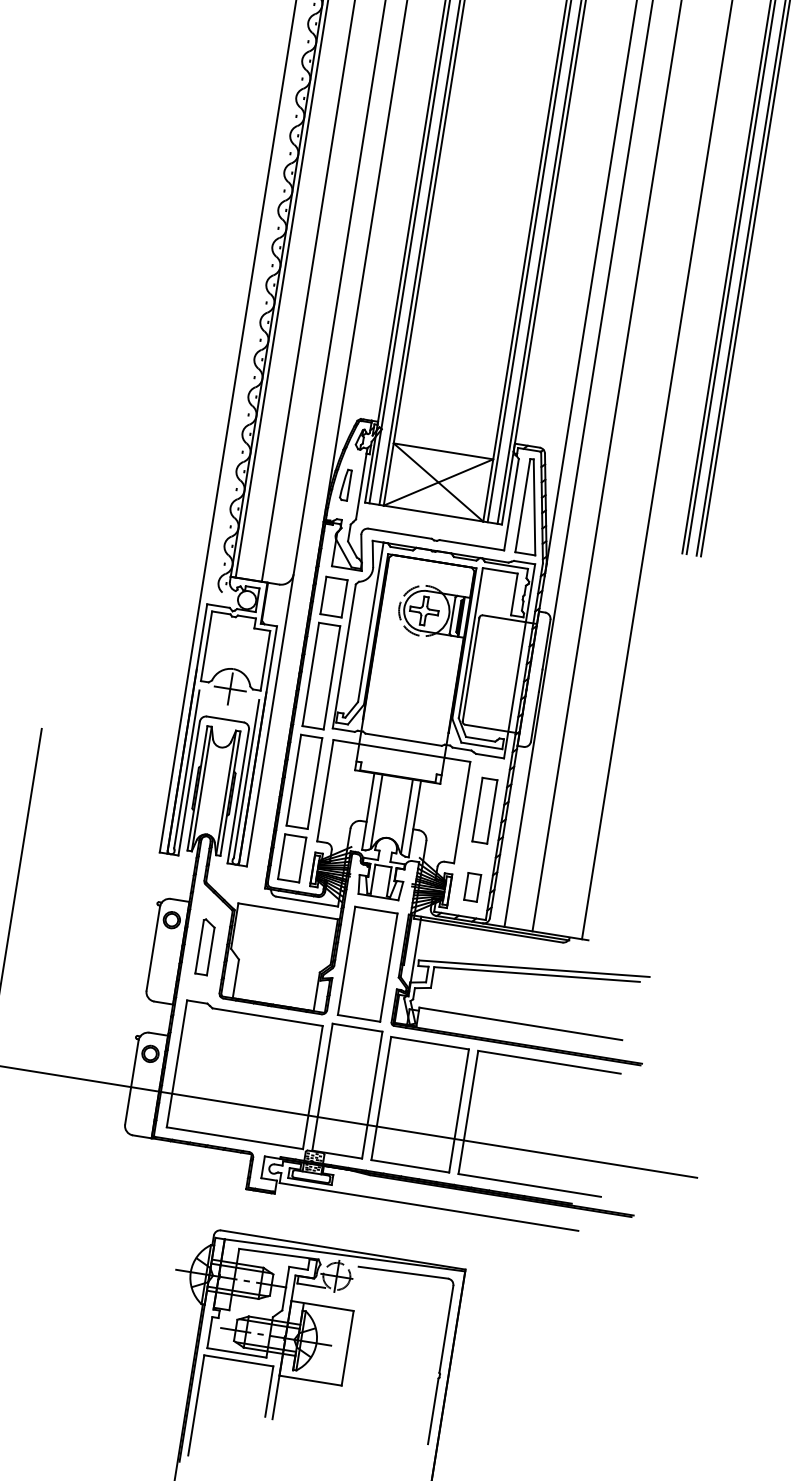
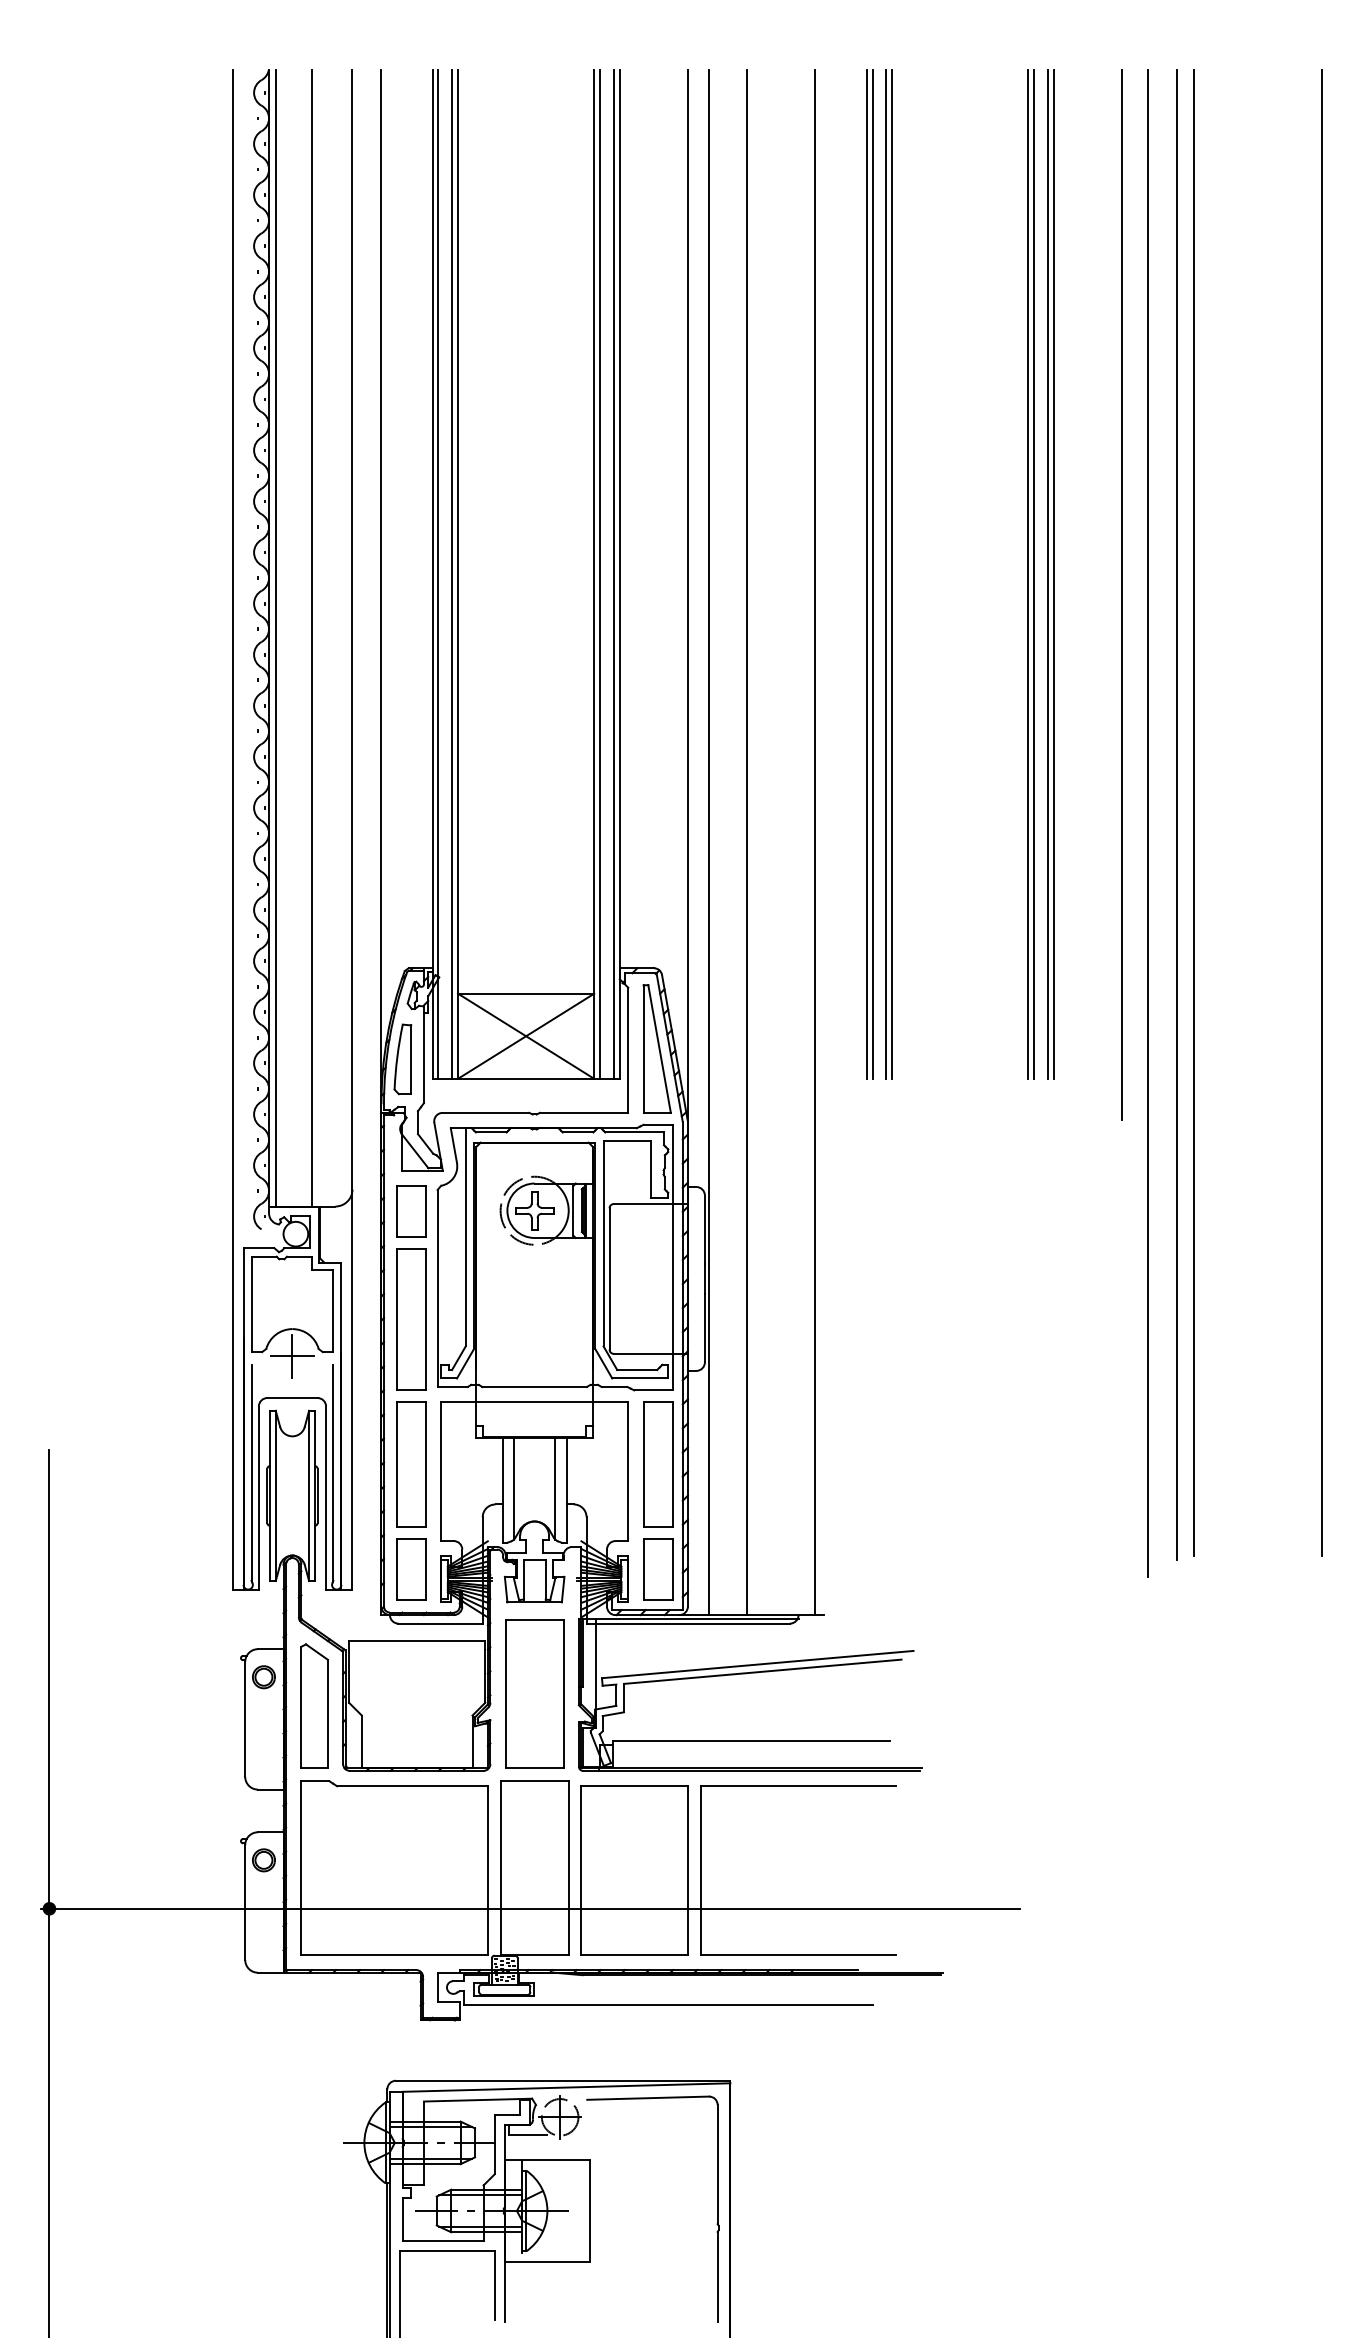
part: (345, 484) -> (402, 1059), size x1.67
part: (485, 810) -> (658, 1464), size x1.43
part: (472, 887) -> (658, 1569), size x1.67
part: (205, 946) -> (314, 1705), size x1.67

